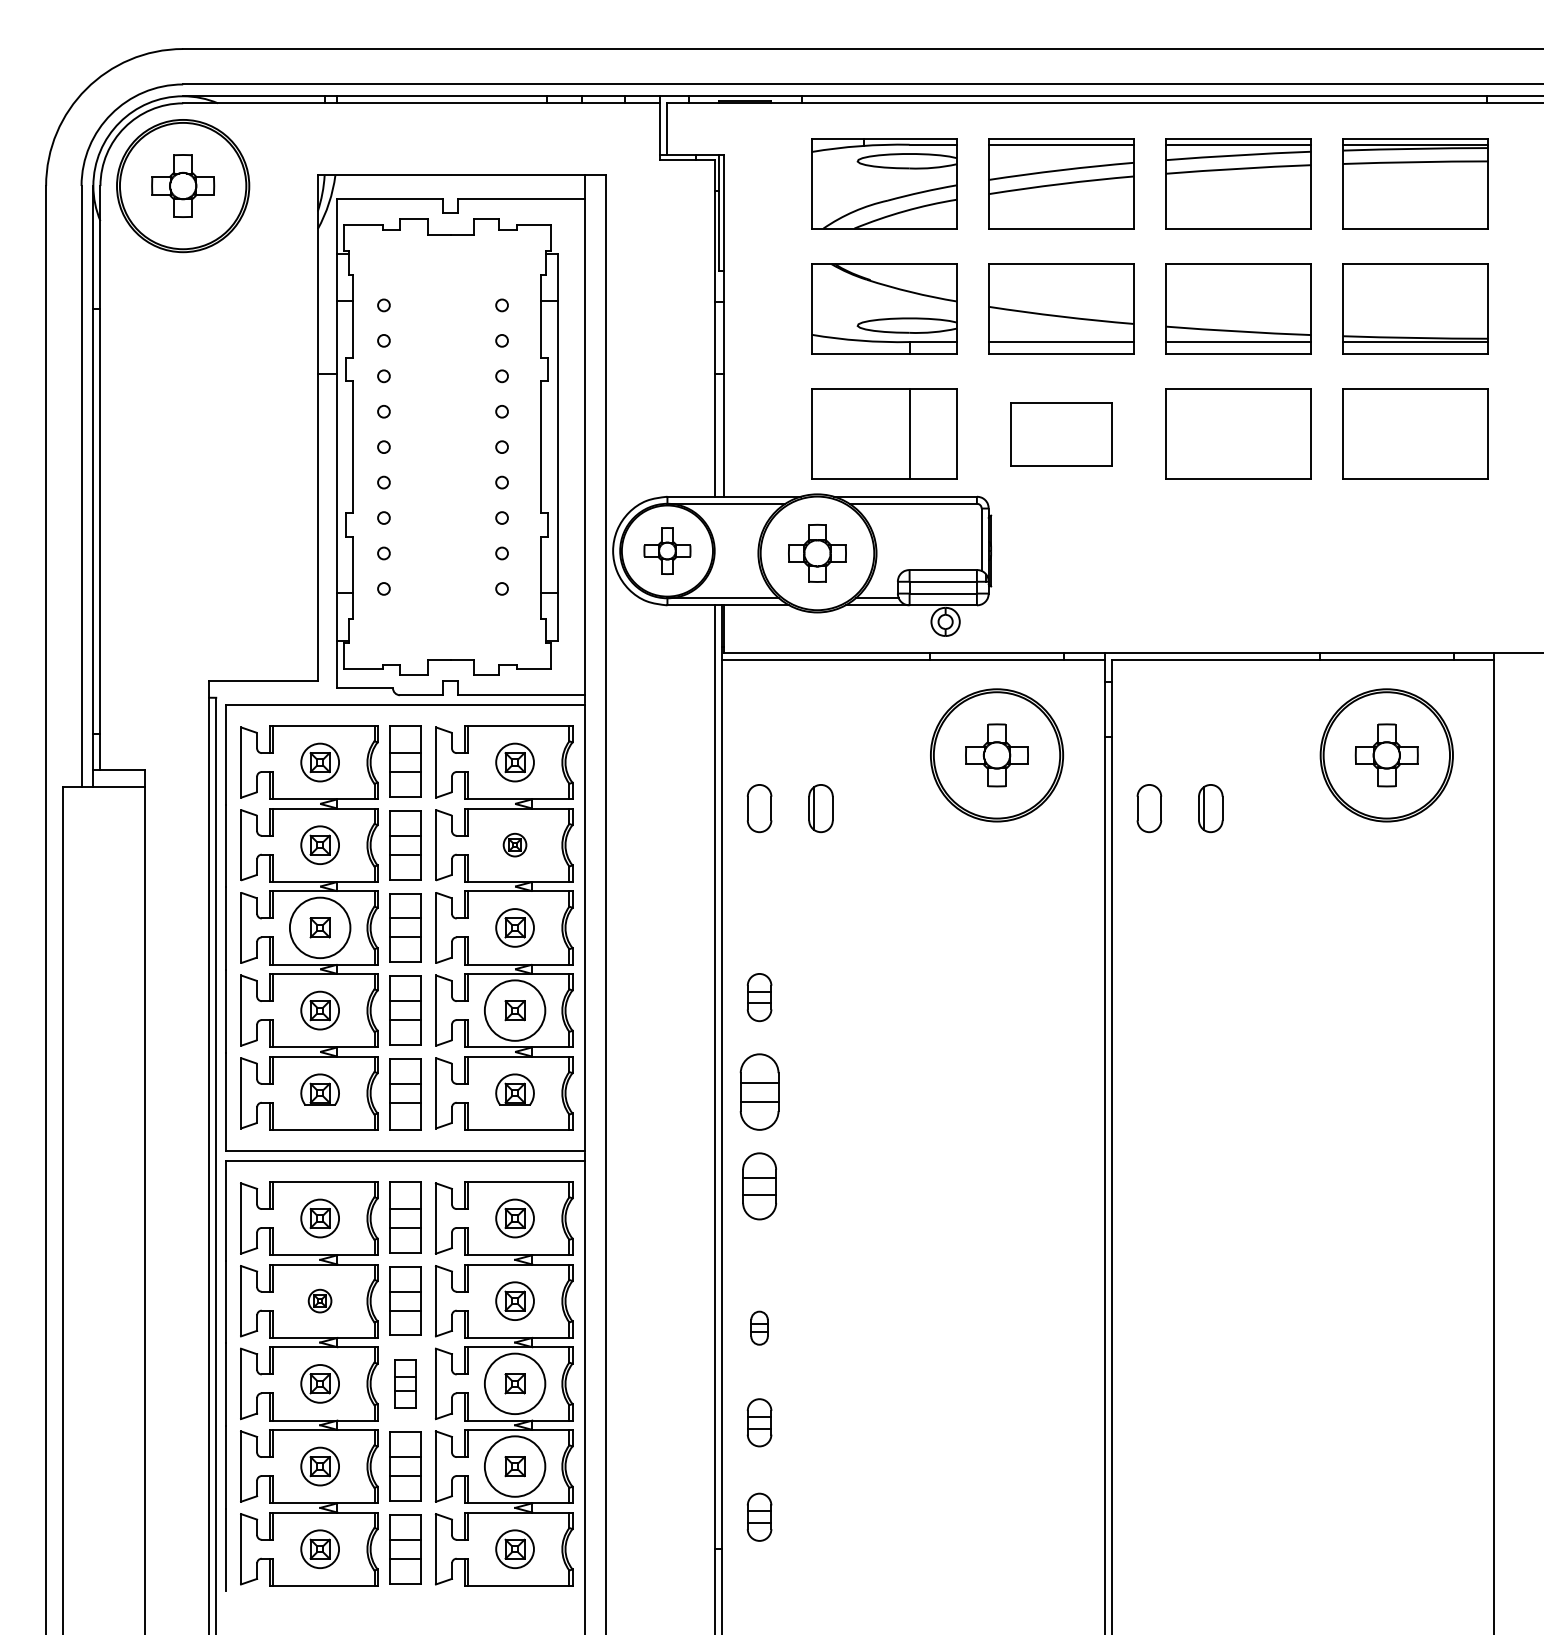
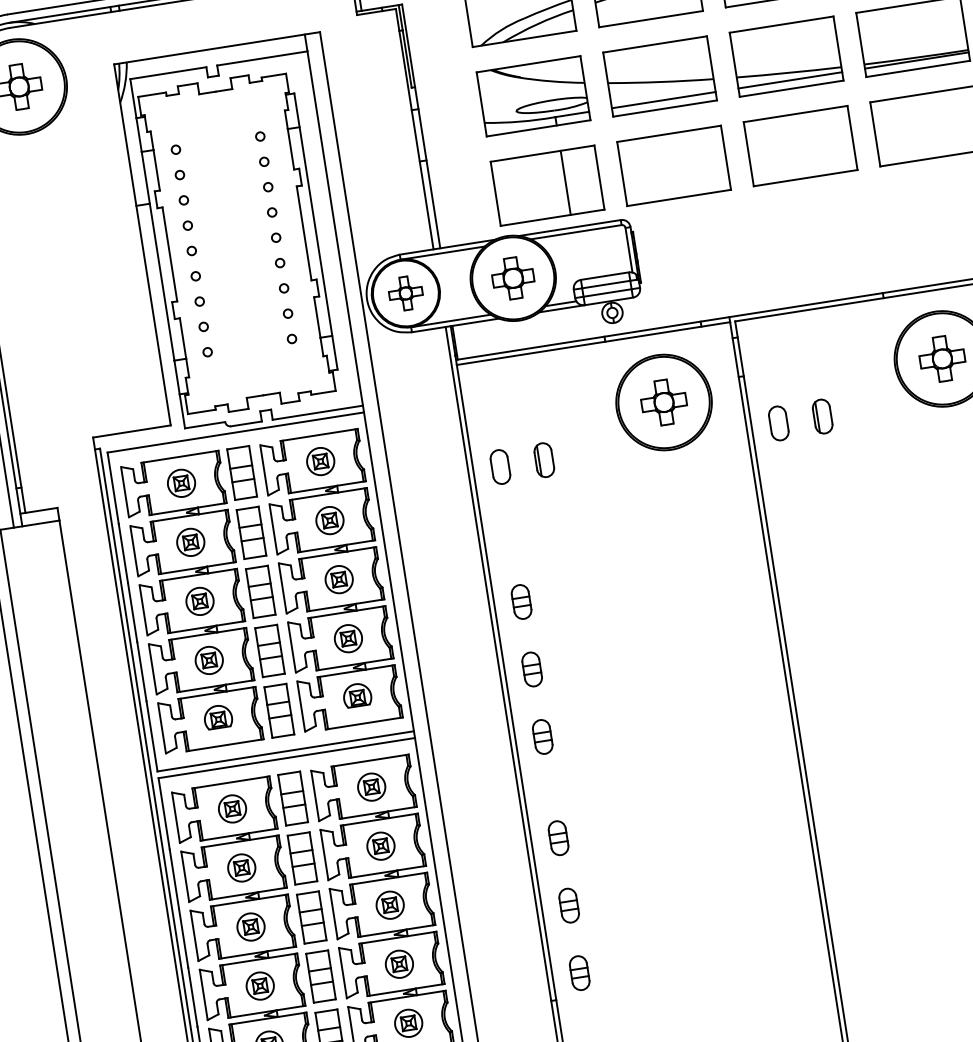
part: (1061, 433) -> (674, 165), size x1.43
part: (514, 844) -> (329, 520), size x1.67
circle: (320, 927) -> (200, 601), size x0.62
circle: (514, 1010) -> (348, 638), size x0.62
part: (759, 1091) -> (532, 669), size x0.62
part: (759, 1186) -> (542, 736), size x0.71
part: (319, 1300) -> (241, 867), size x1.67
part: (759, 1327) -> (558, 837), size x1.43
part: (405, 1383) -> (311, 917), size x1.43
circle: (514, 1383) -> (389, 905), size x0.62
circle: (514, 1466) -> (399, 964), size x0.62

